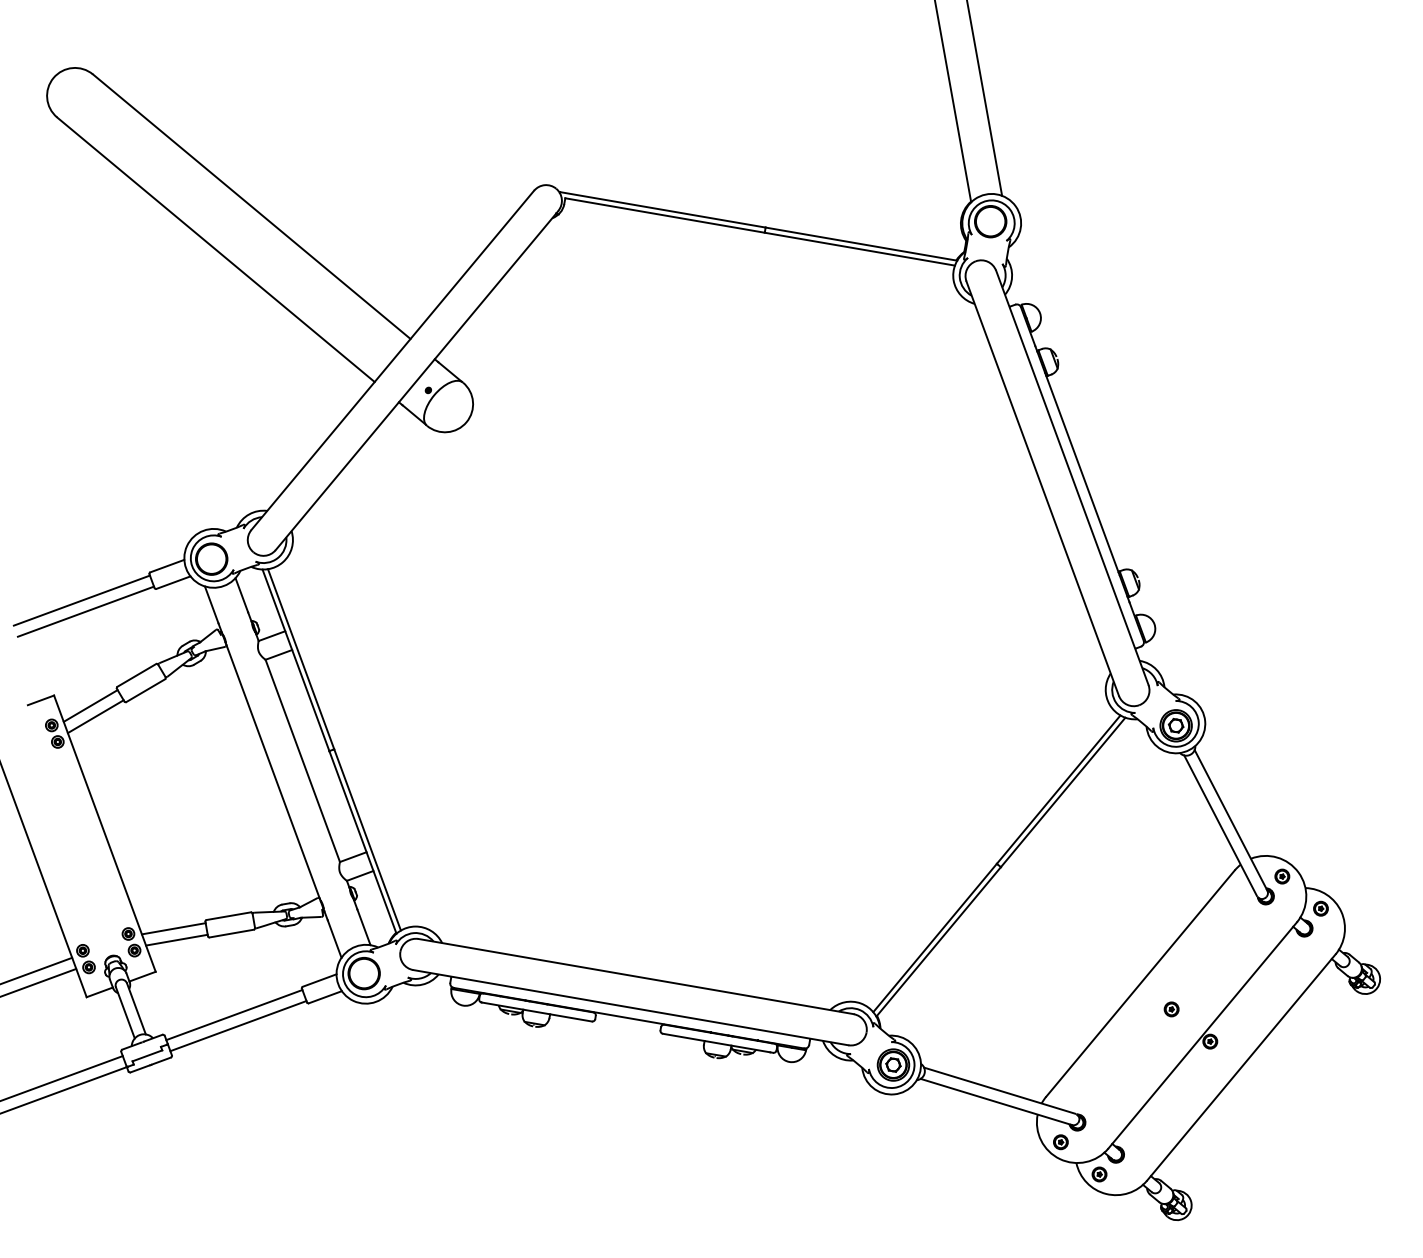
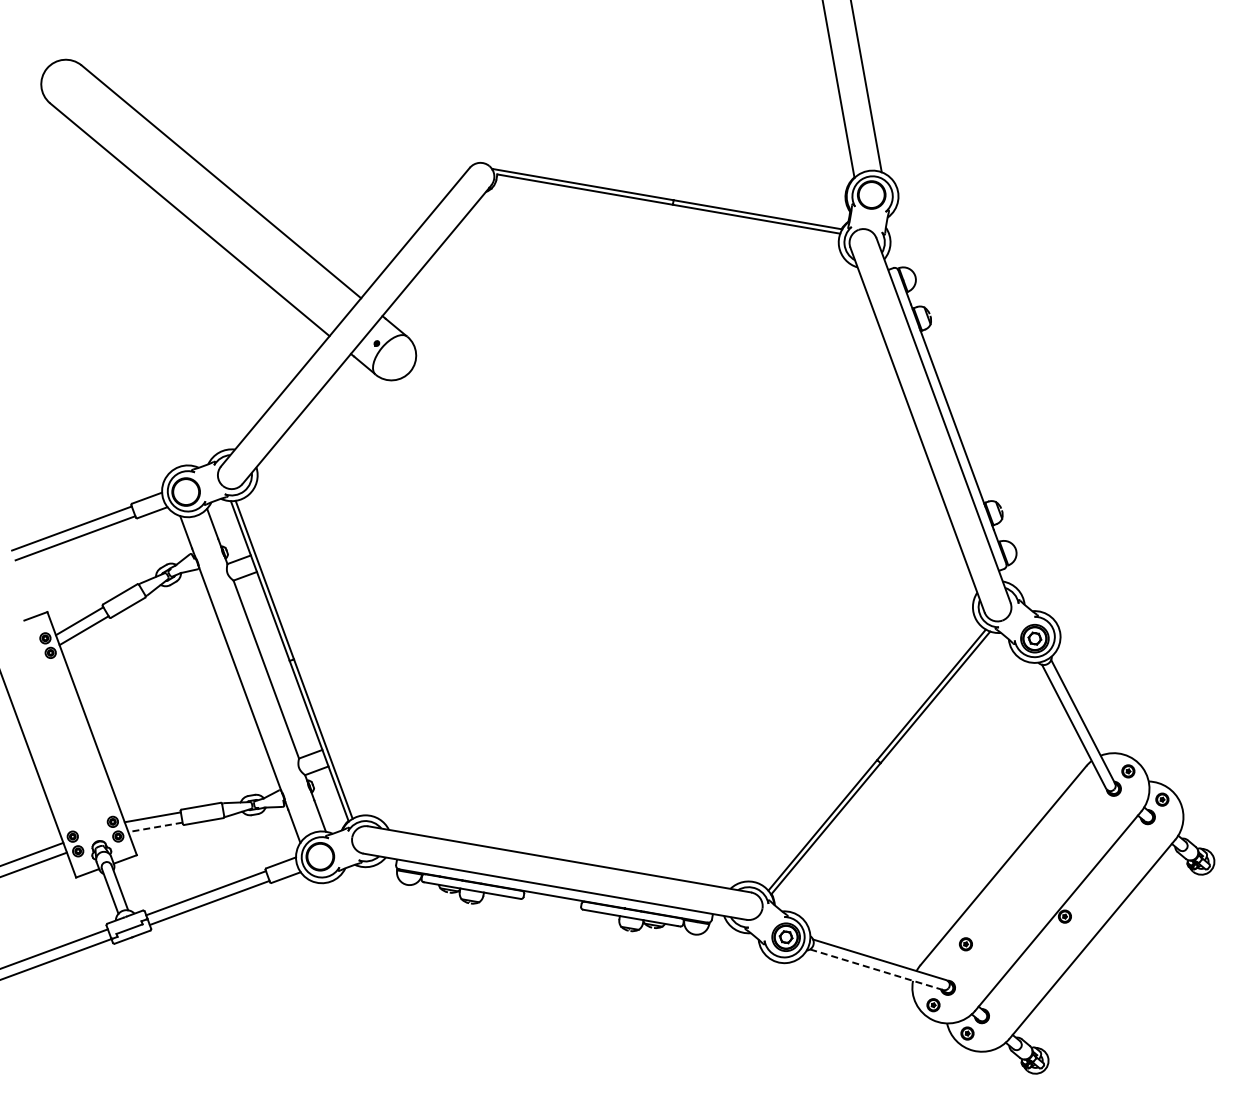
line: (176, 940) -> (155, 827), solid -> dashed
part: (1171, 1009) -> (965, 944), moved
line: (996, 1101) -> (876, 969), solid -> dashed

